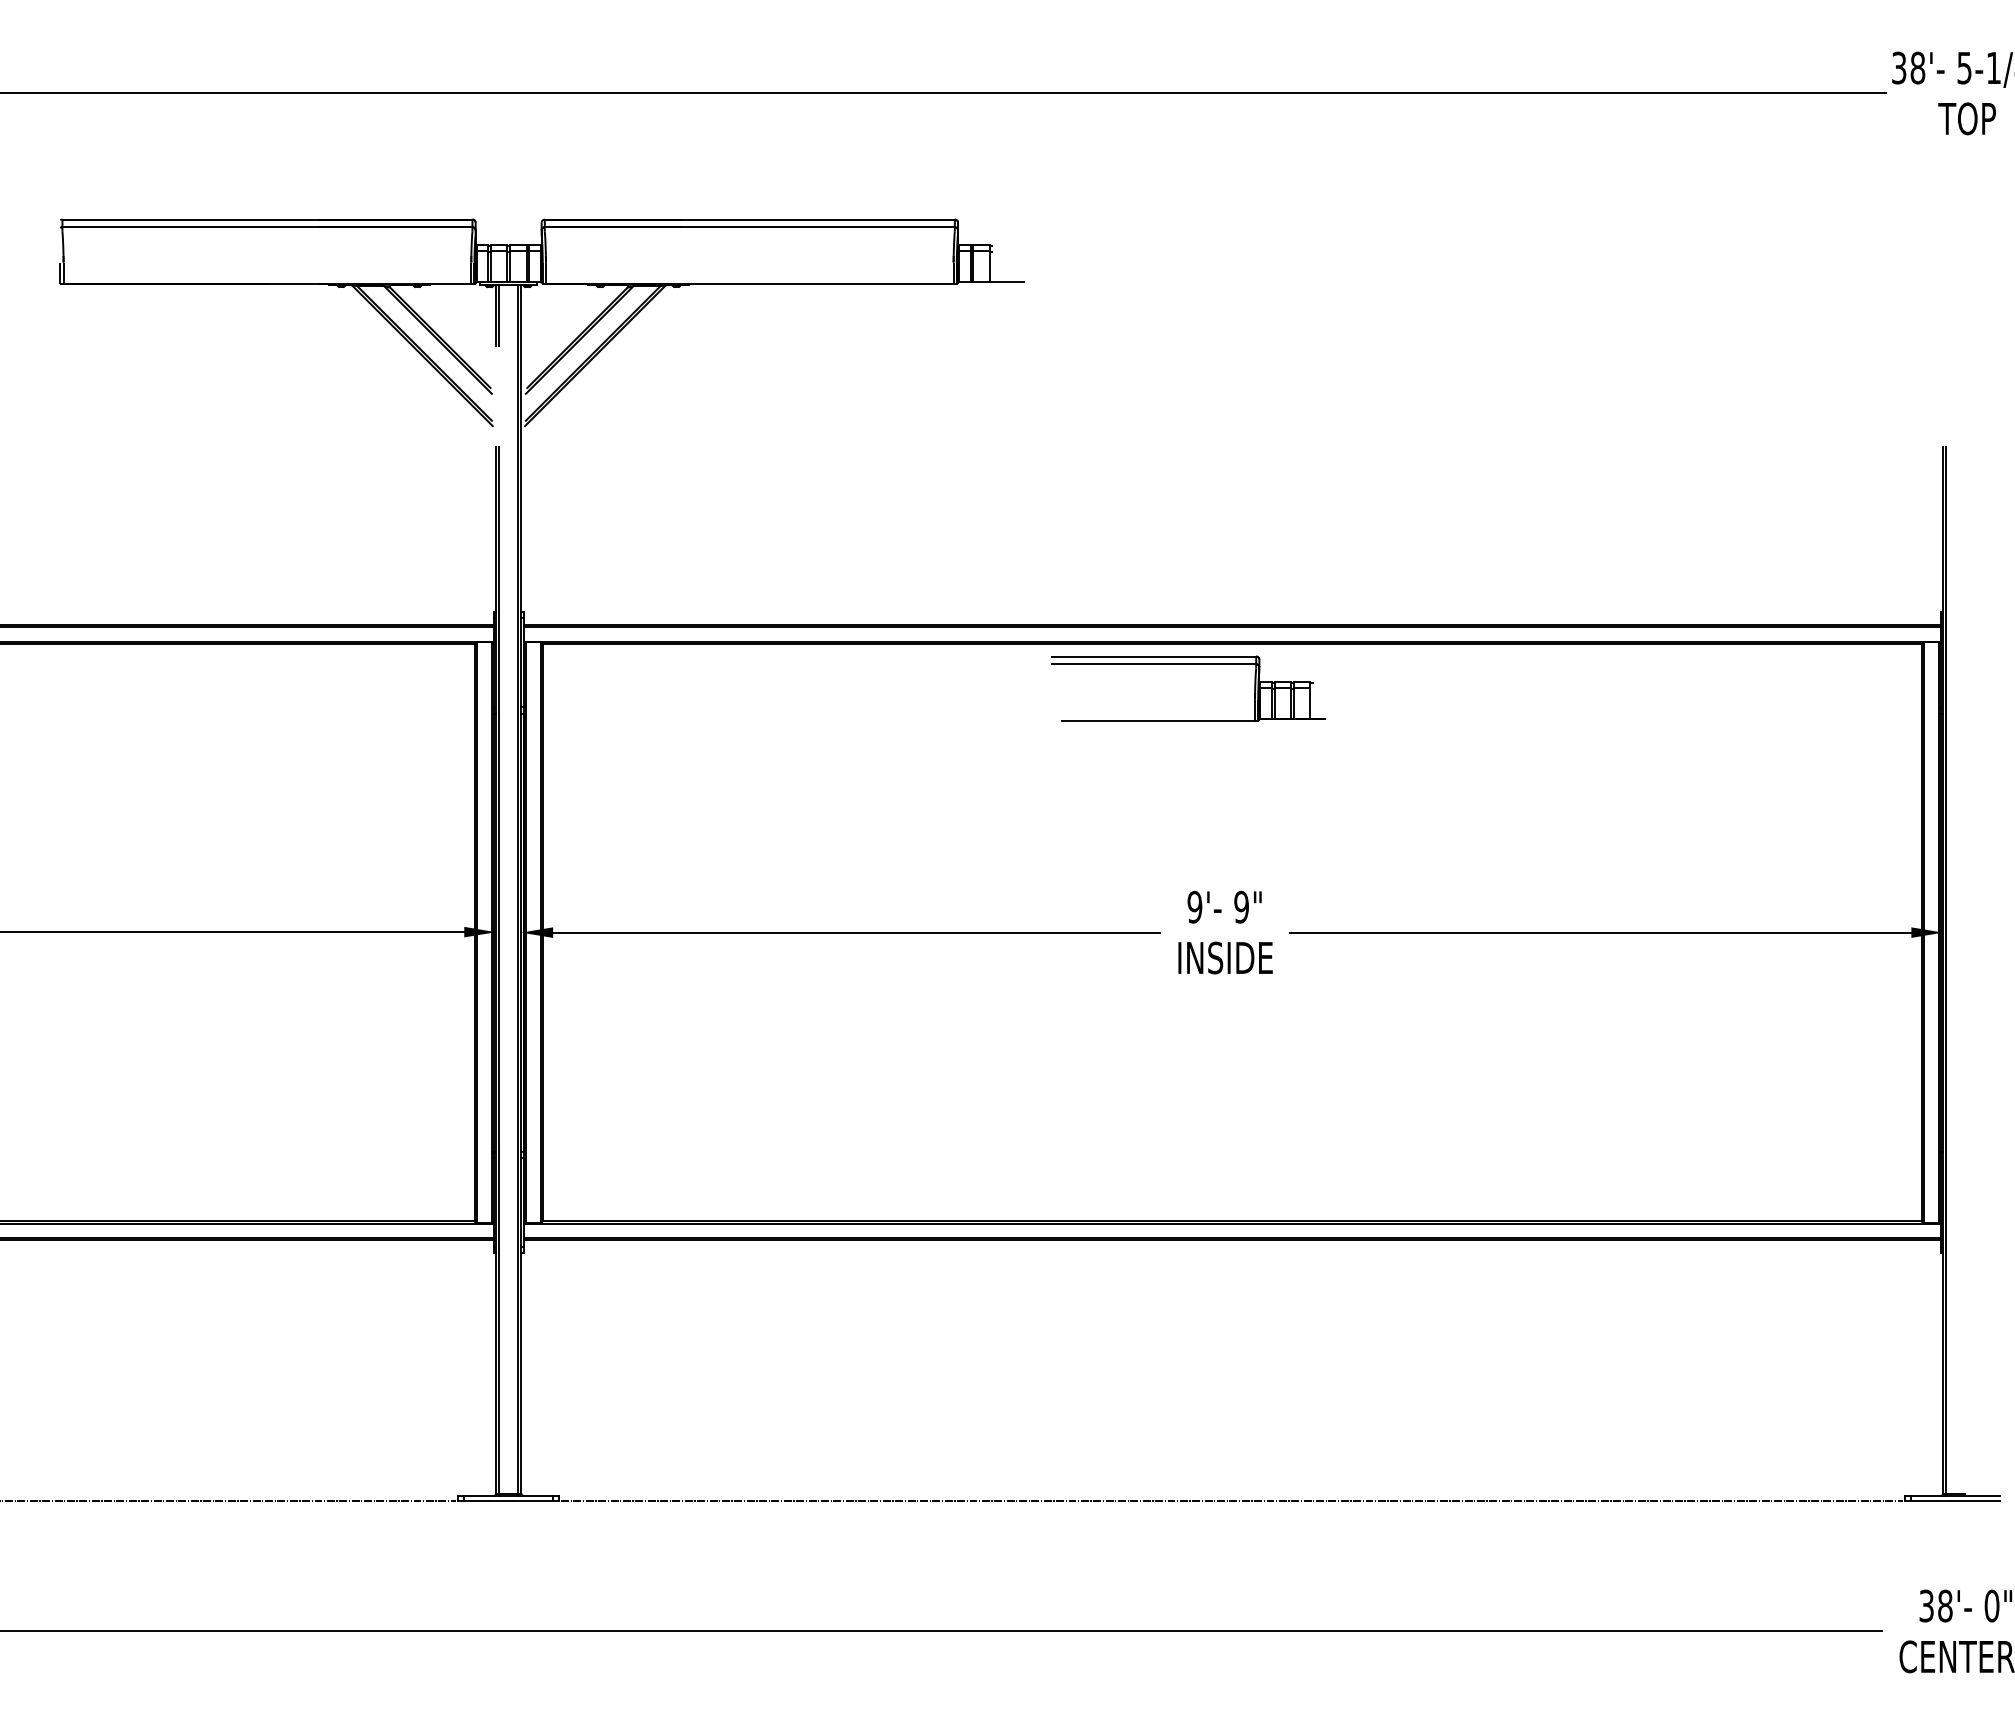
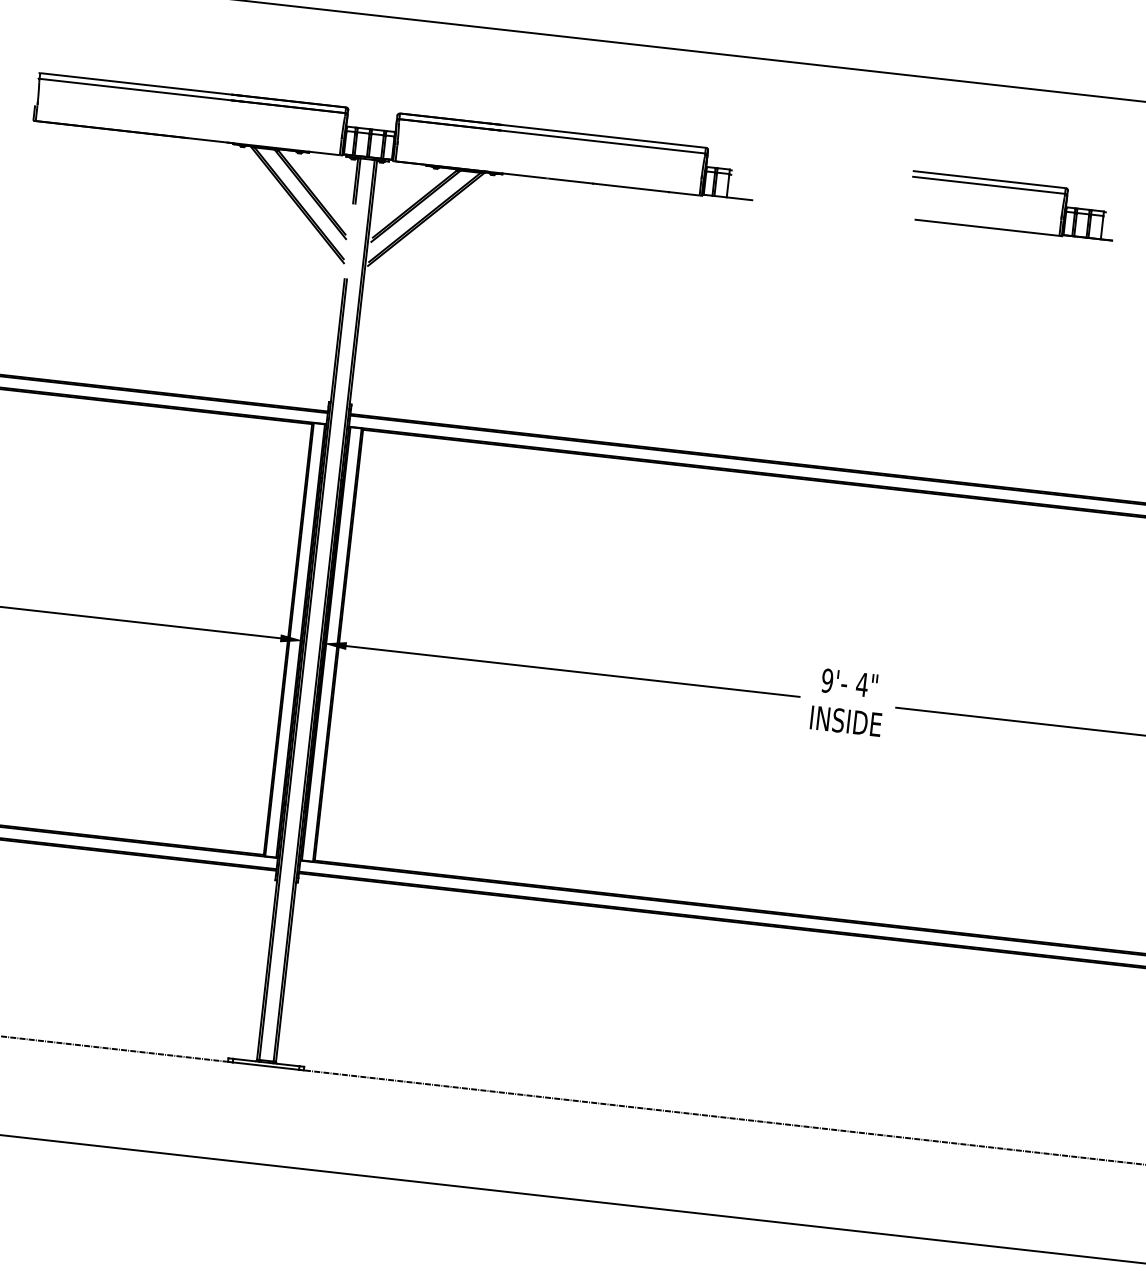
part: (1188, 664) -> (1014, 188), moved
text: (1241, 906) -> (862, 684), 9" -> 4"

